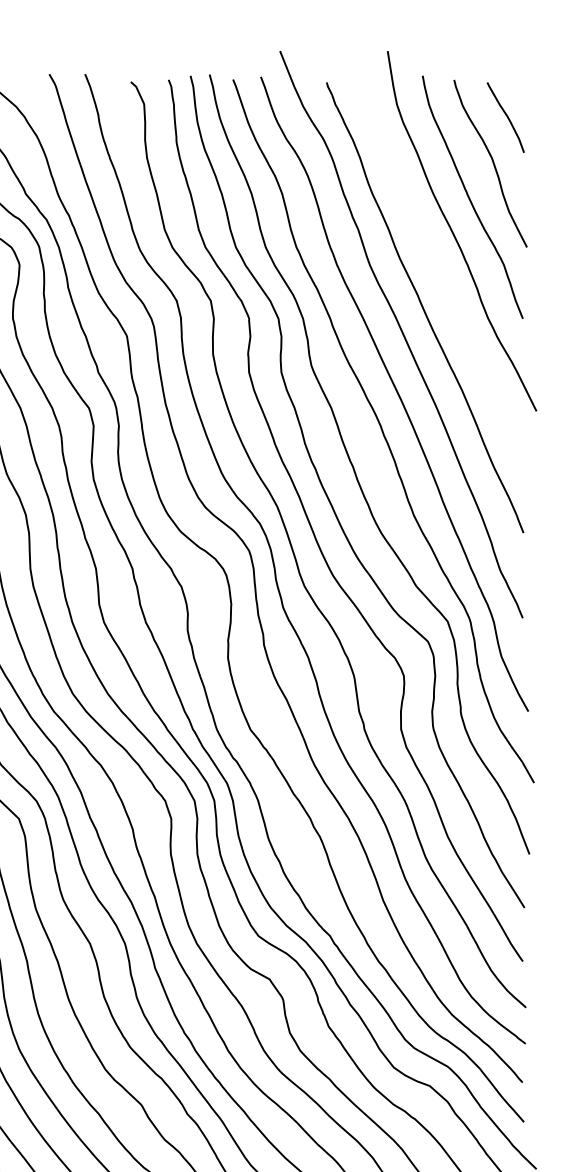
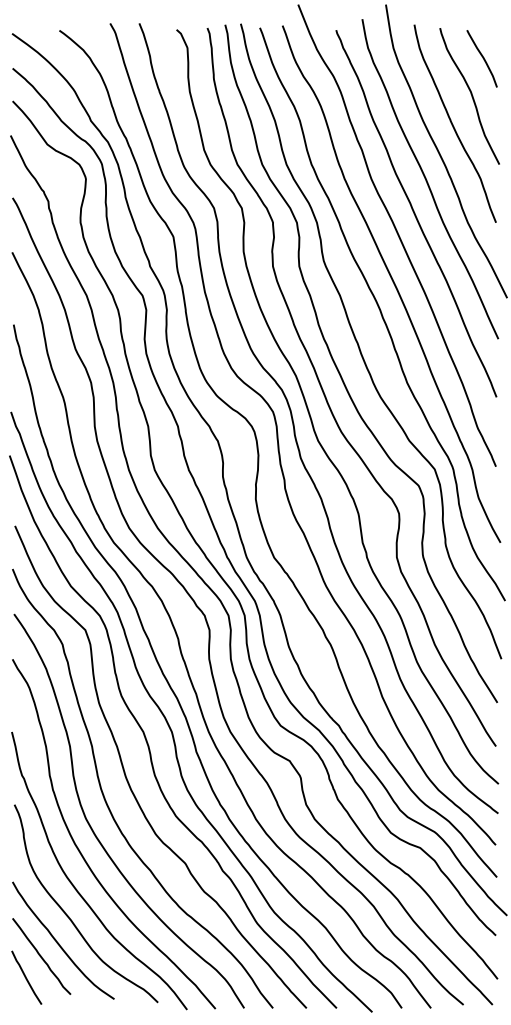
curve: (438, 266) -> (427, 180), added

